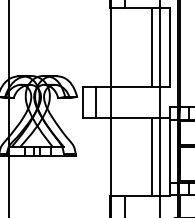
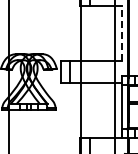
line: (152, 46) -> (109, 33), removed
line: (169, 46) -> (121, 33), solid -> dashed
line: (152, 156) -> (109, 110), removed

